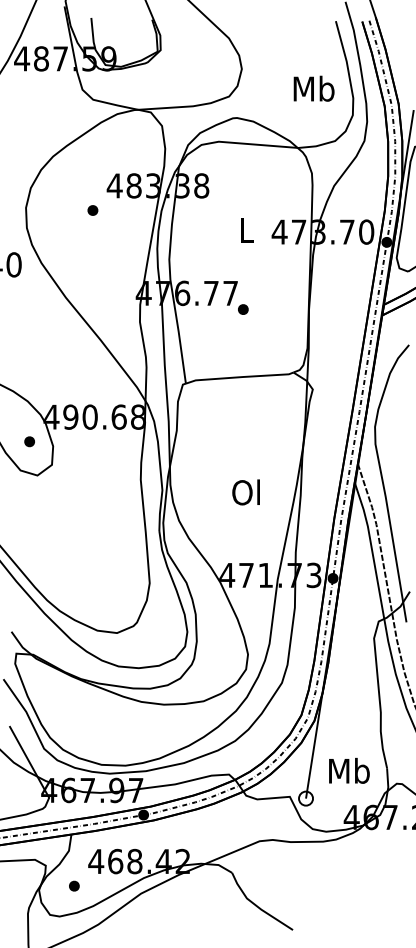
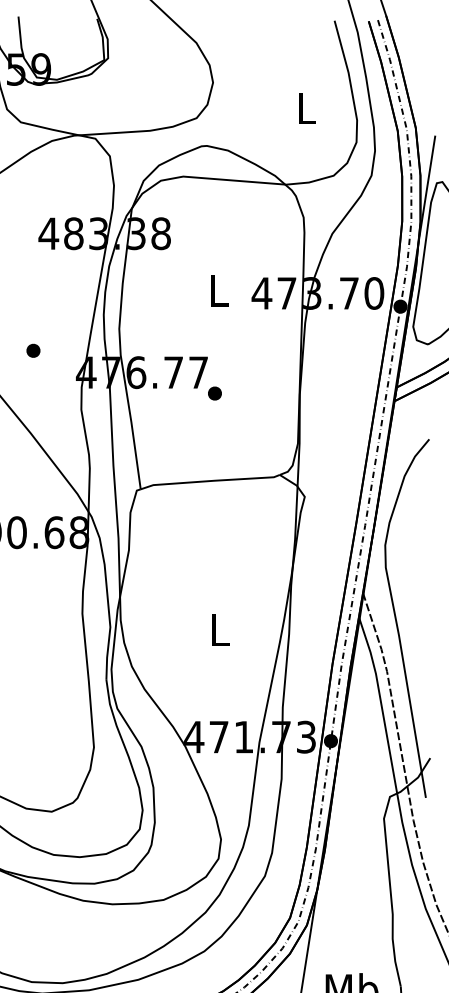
text: (313, 88) -> (305, 107), Mb -> L
part: (92, 210) -> (32, 350), moved
text: (245, 492) -> (217, 630), Ol -> L

